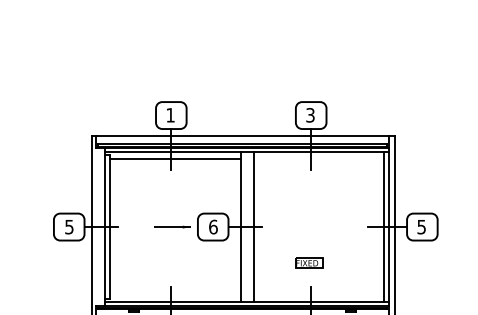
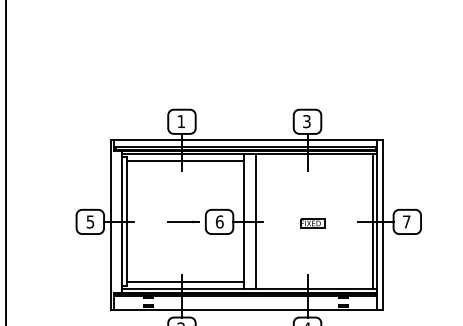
text: (421, 226) -> (406, 221), 5 -> 7
part: (308, 263) -> (312, 223), moved
line: (175, 294) -> (185, 282), added

